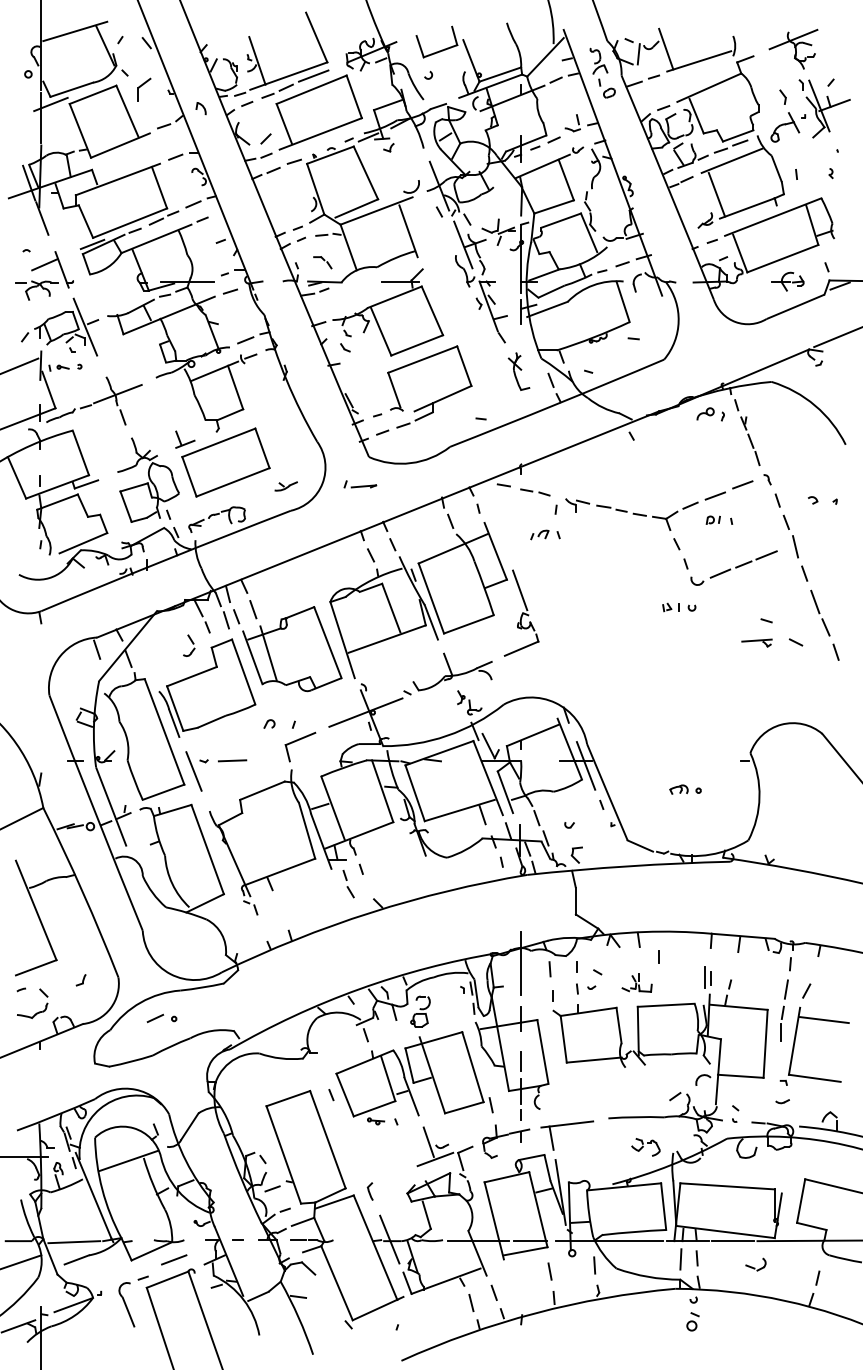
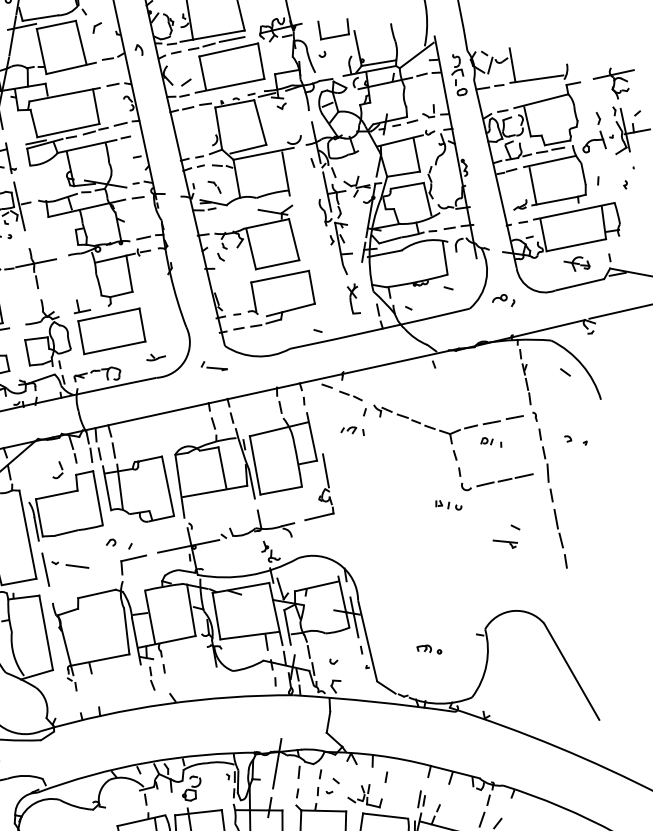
part: (144, 89) -> (97, 27), size x0.62
part: (710, 414) -> (503, 299), moved
line: (795, 642) -> (565, 372), moved
part: (636, 982) -> (365, 794), size x1.43

